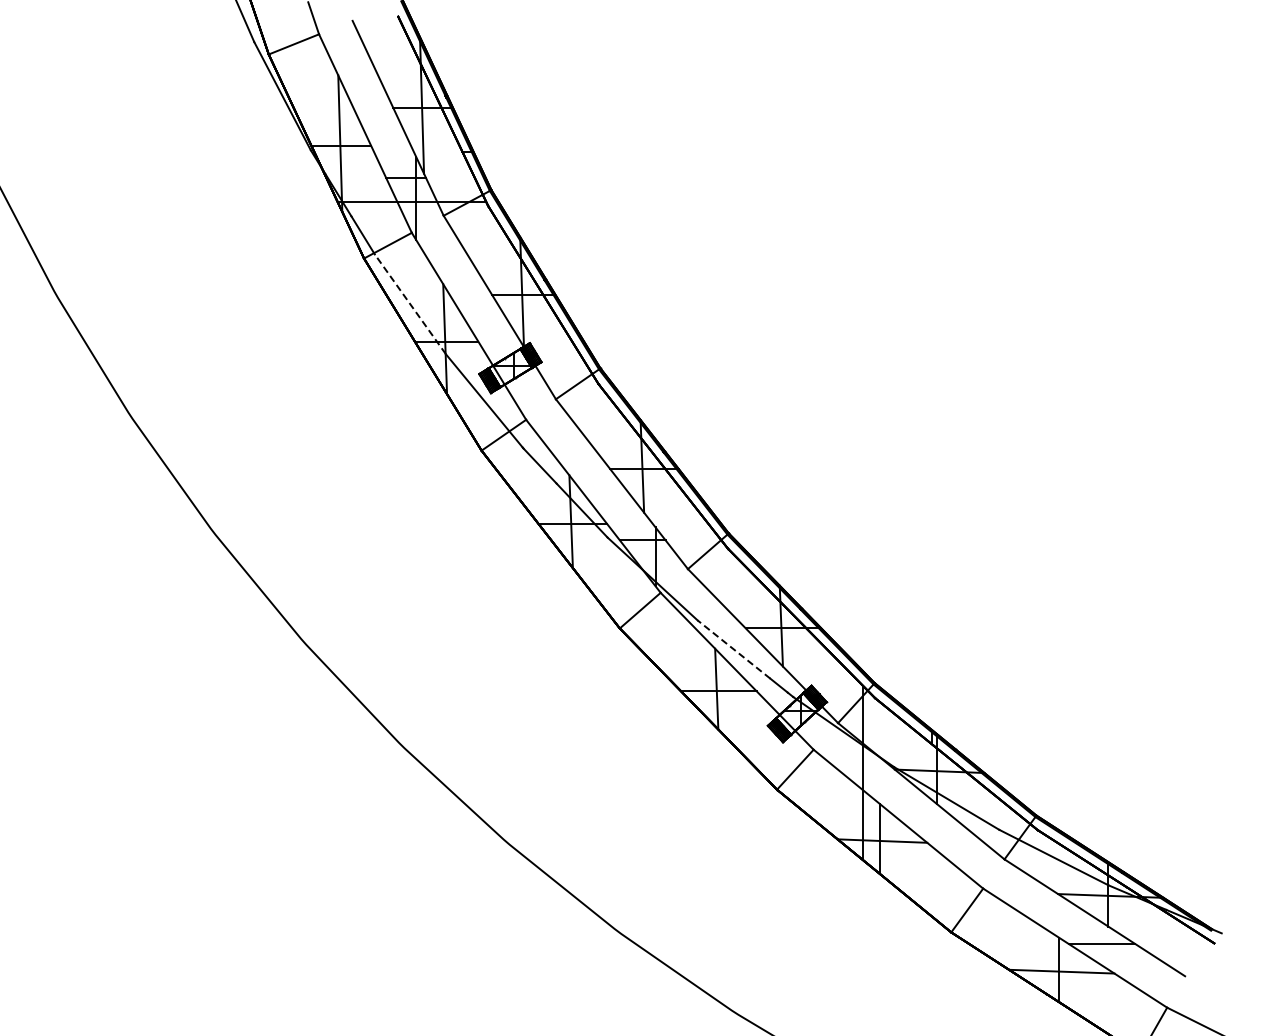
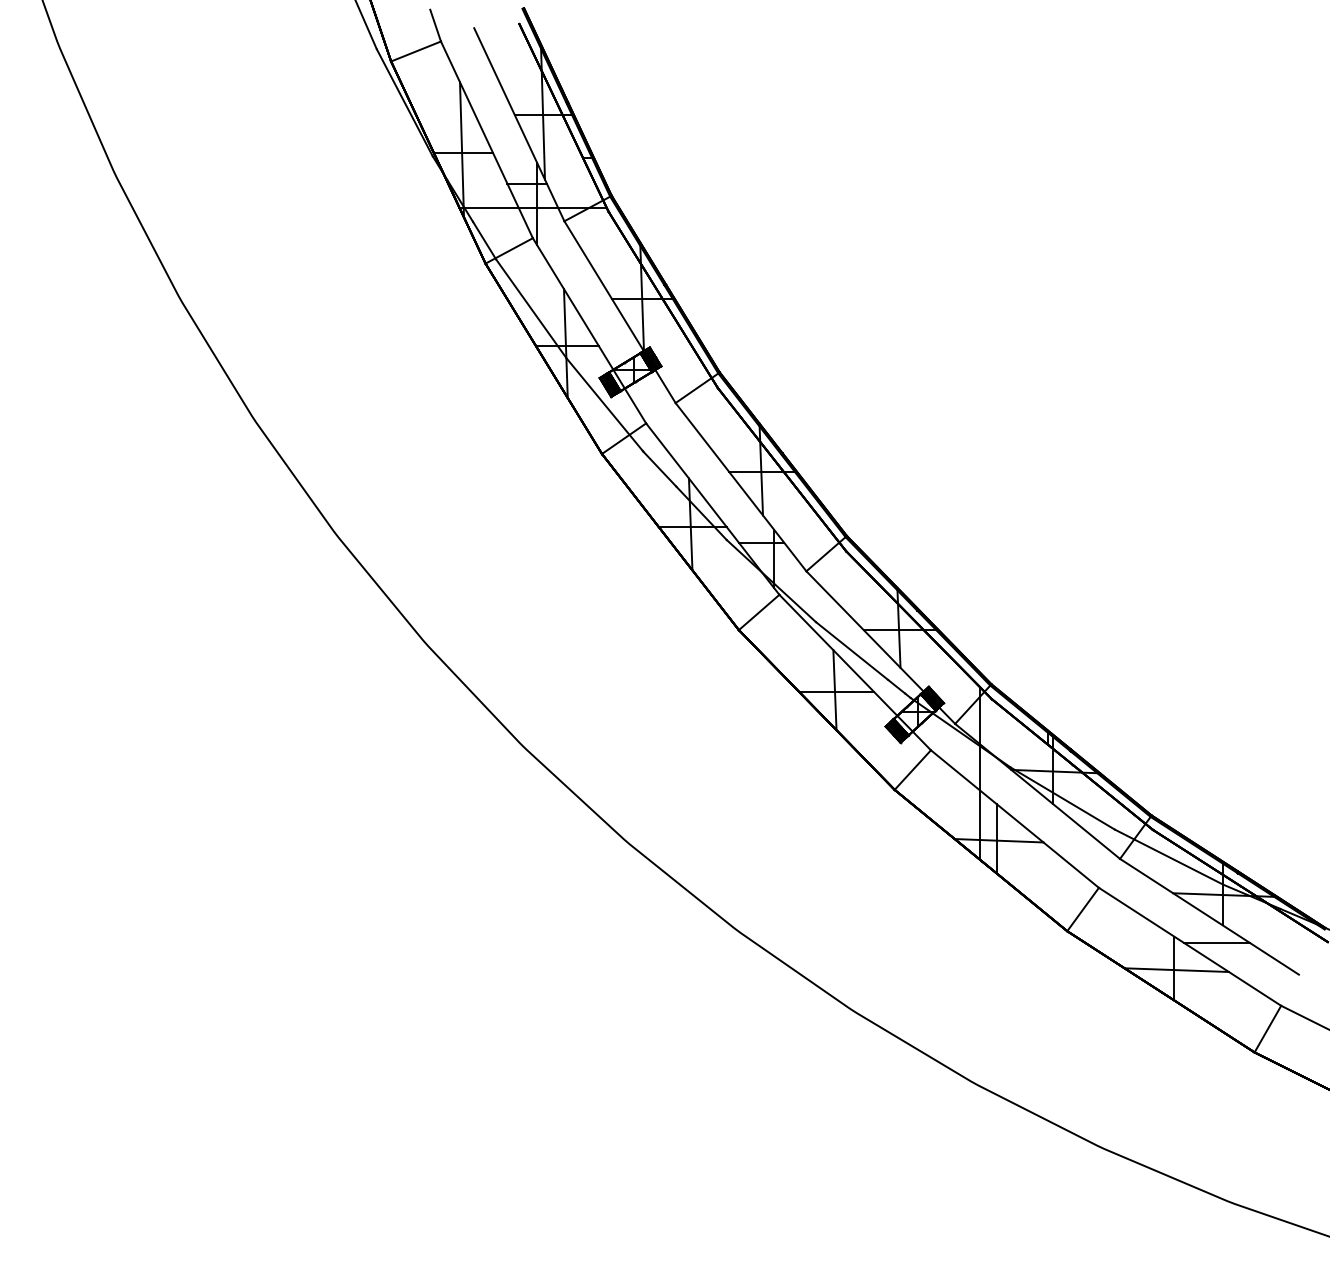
line: (410, 303) -> (531, 308), dashed -> solid
line: (733, 649) -> (851, 650), dashed -> solid

